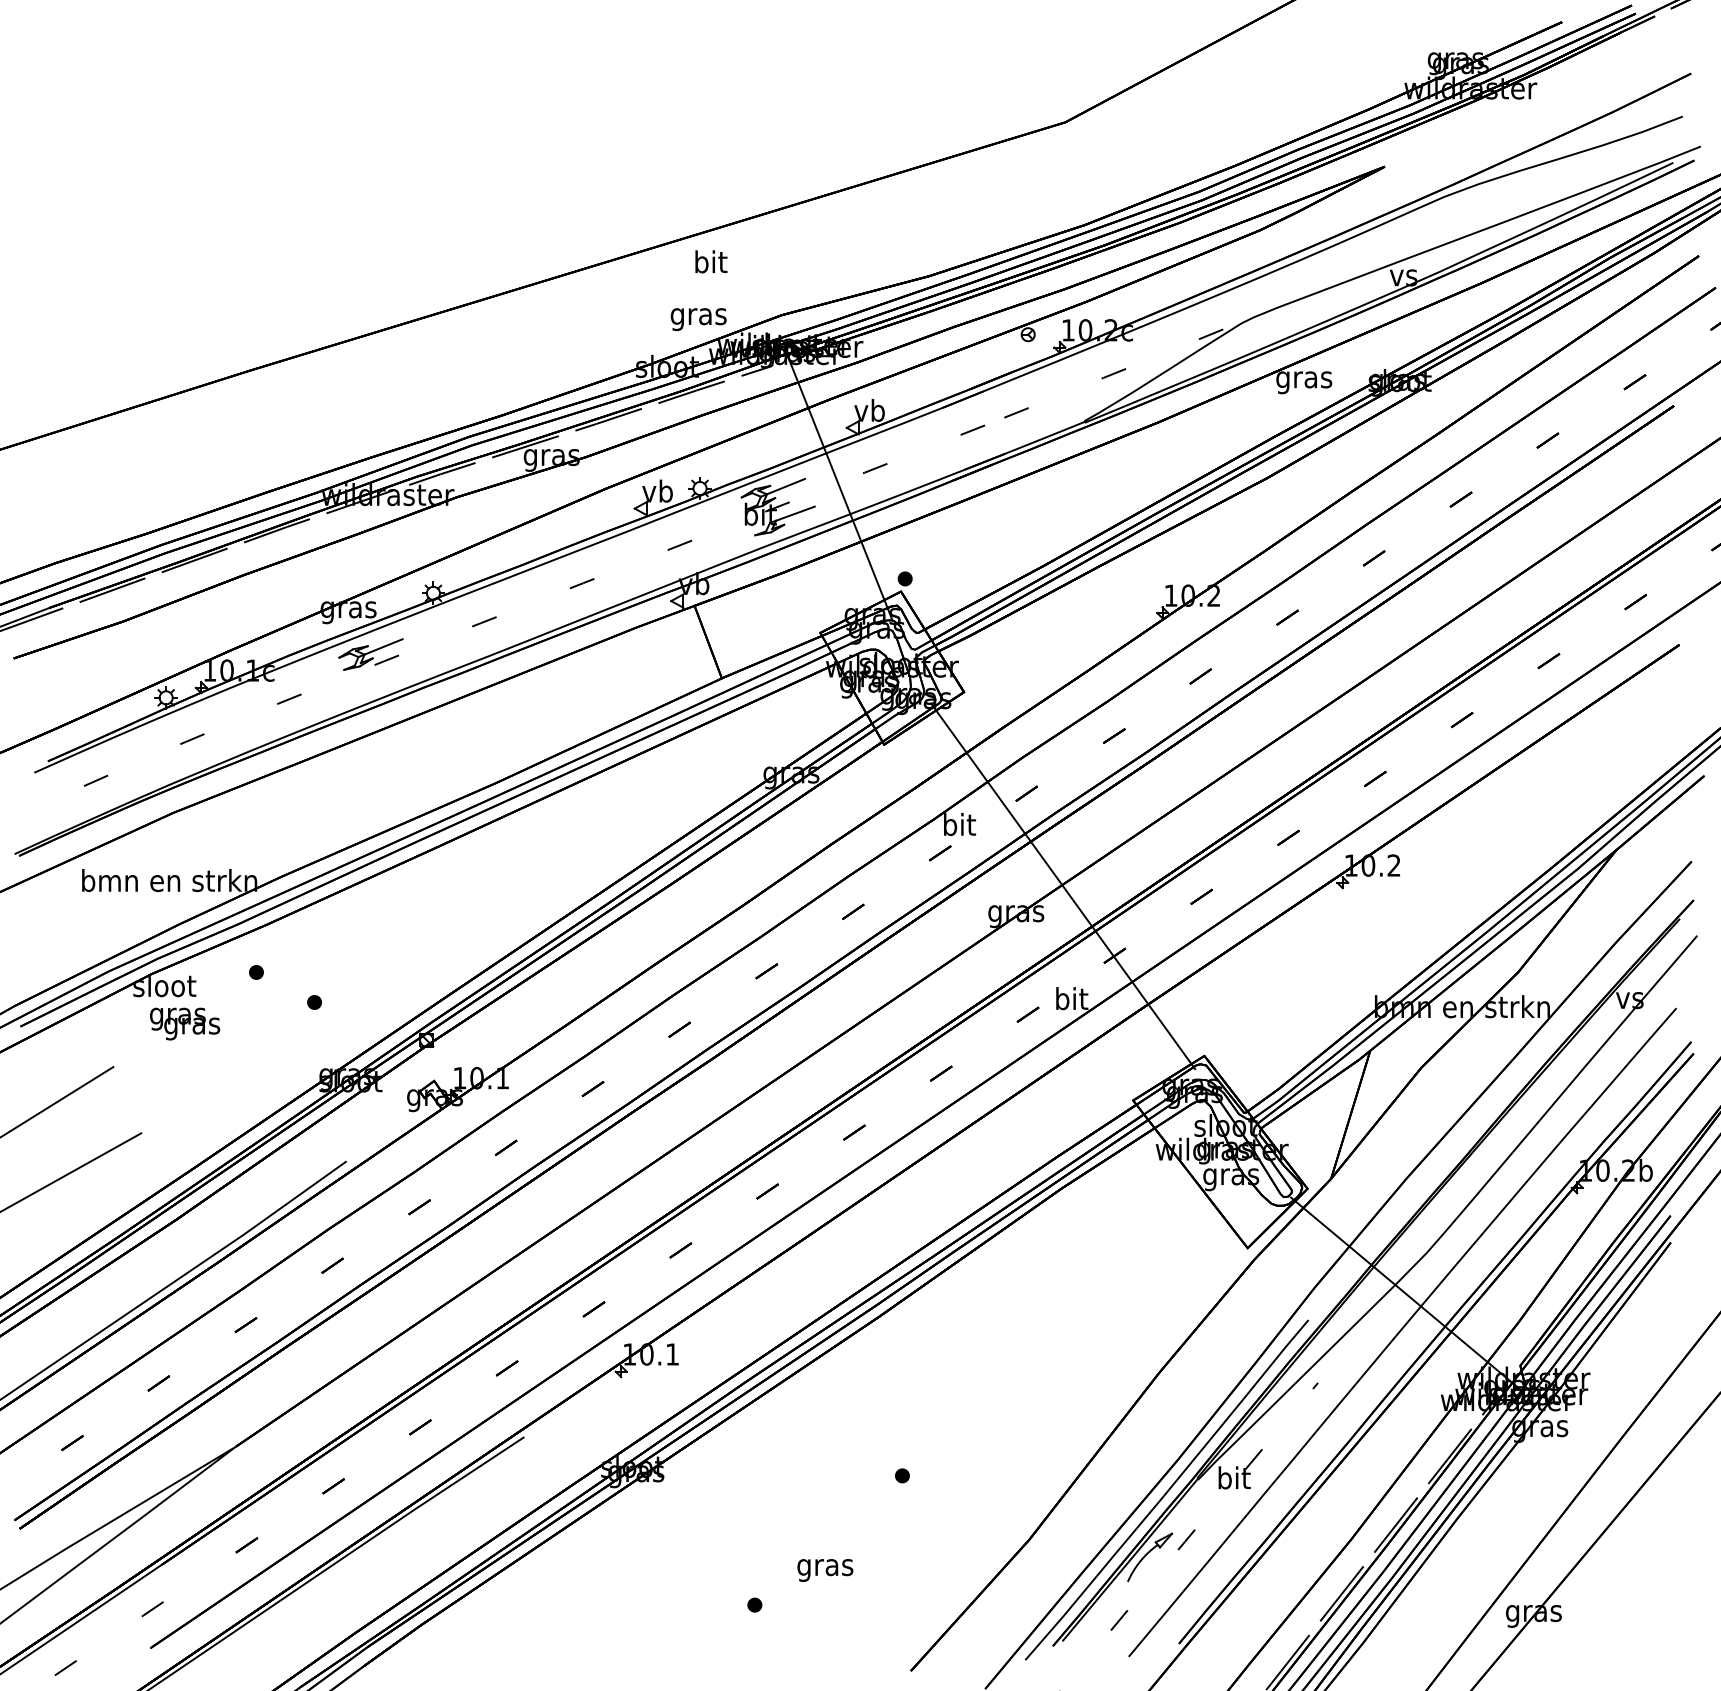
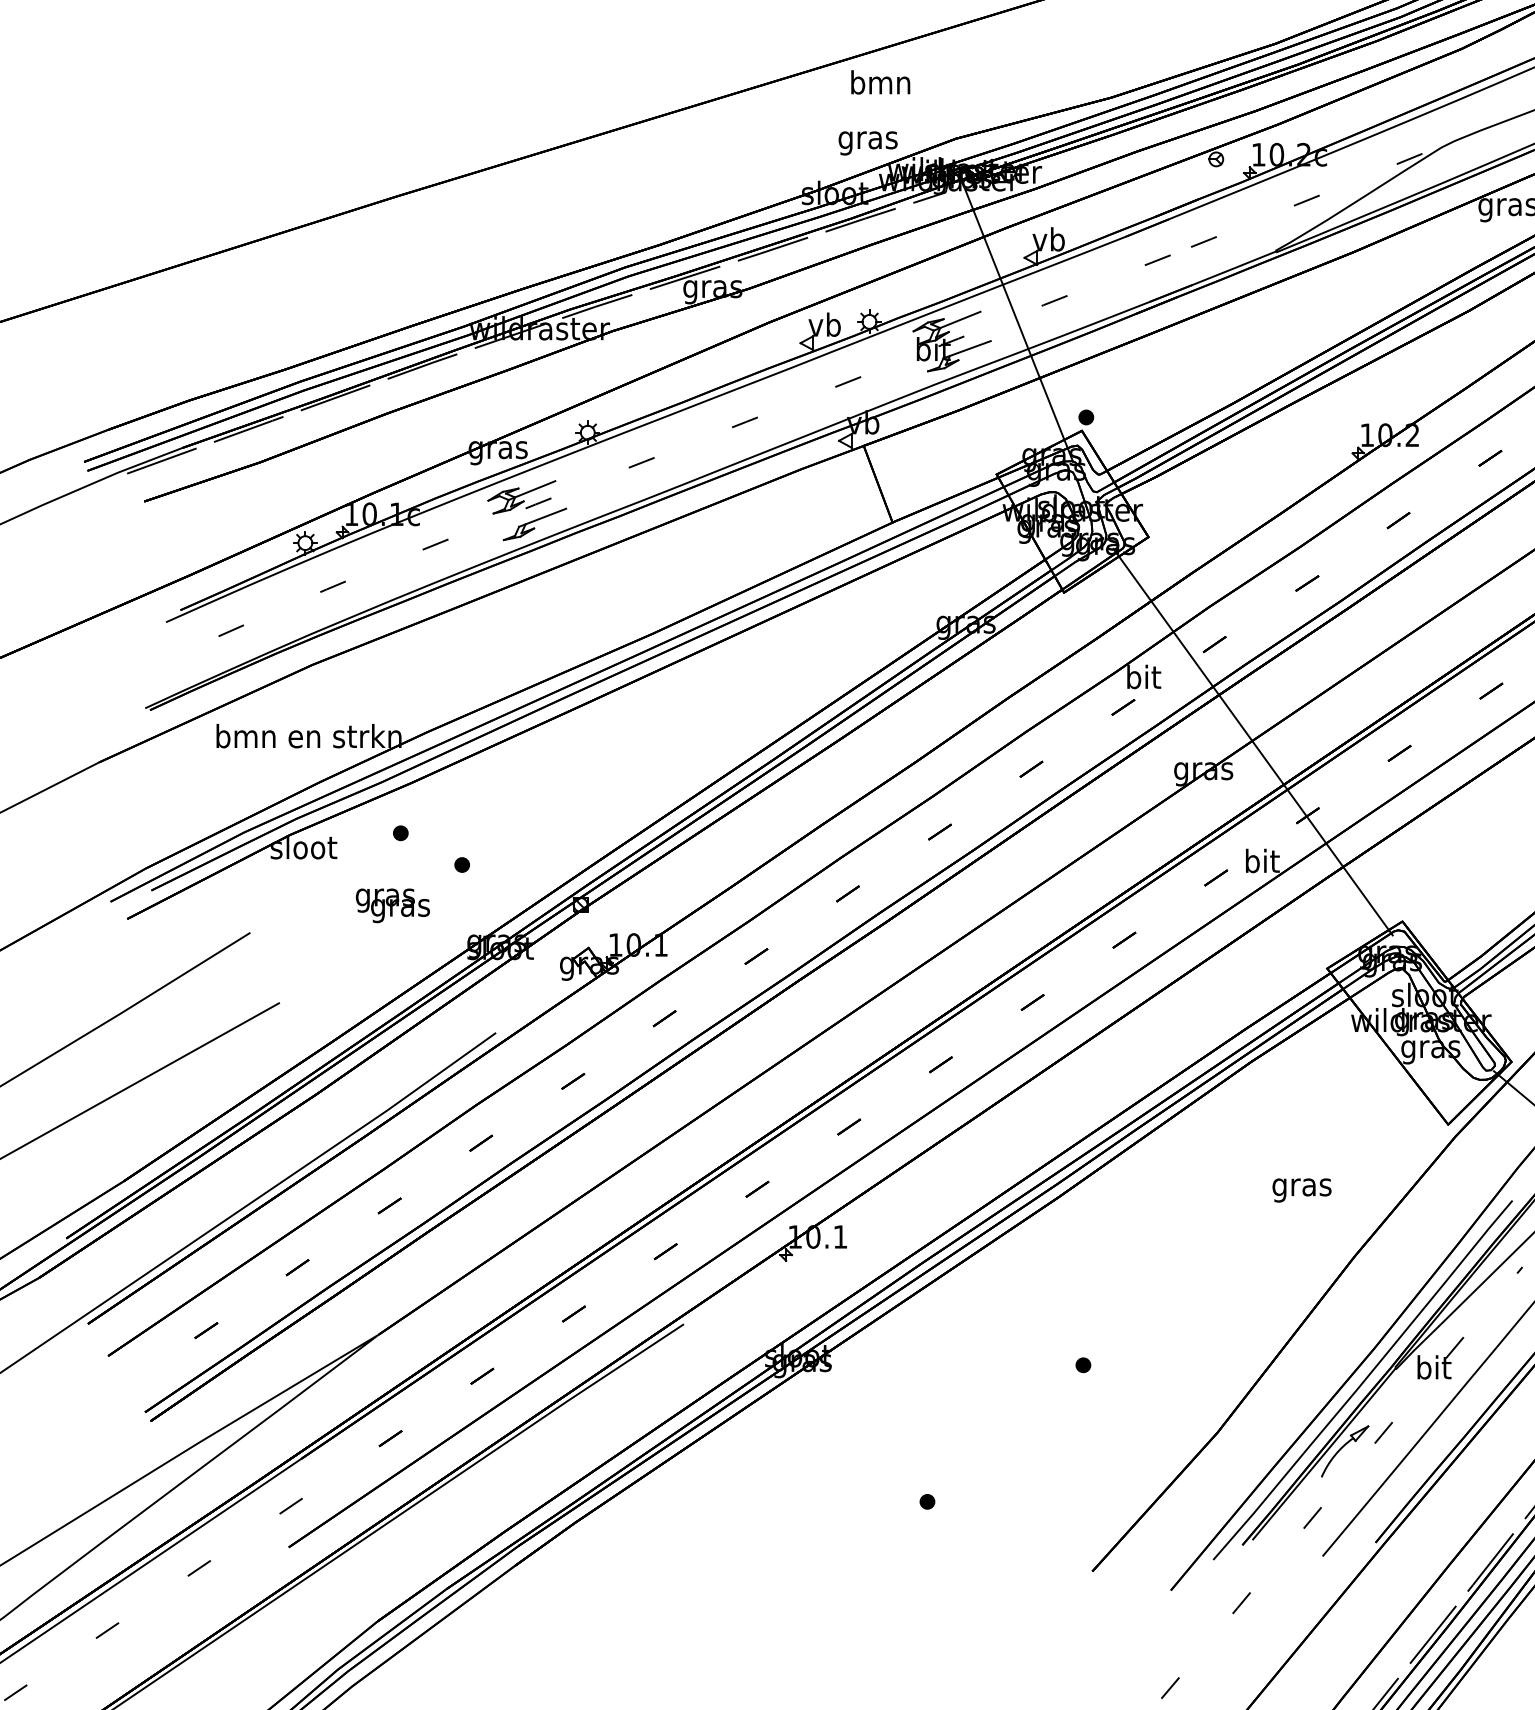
text: (710, 261) -> (880, 82), bit -> bmn
part: (383, 679) -> (535, 523), added
text: (185, 1023) -> (393, 905), moved
text: (825, 1570) -> (1302, 1190), moved

